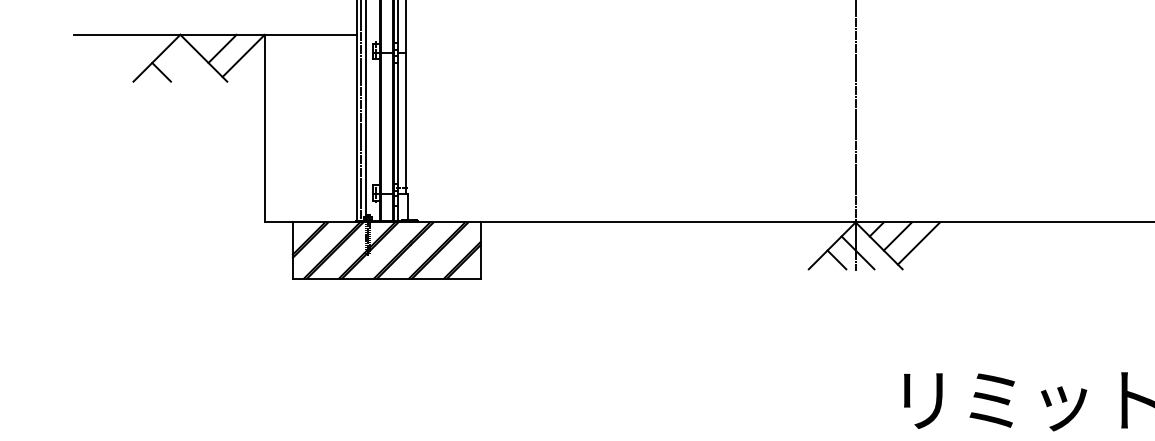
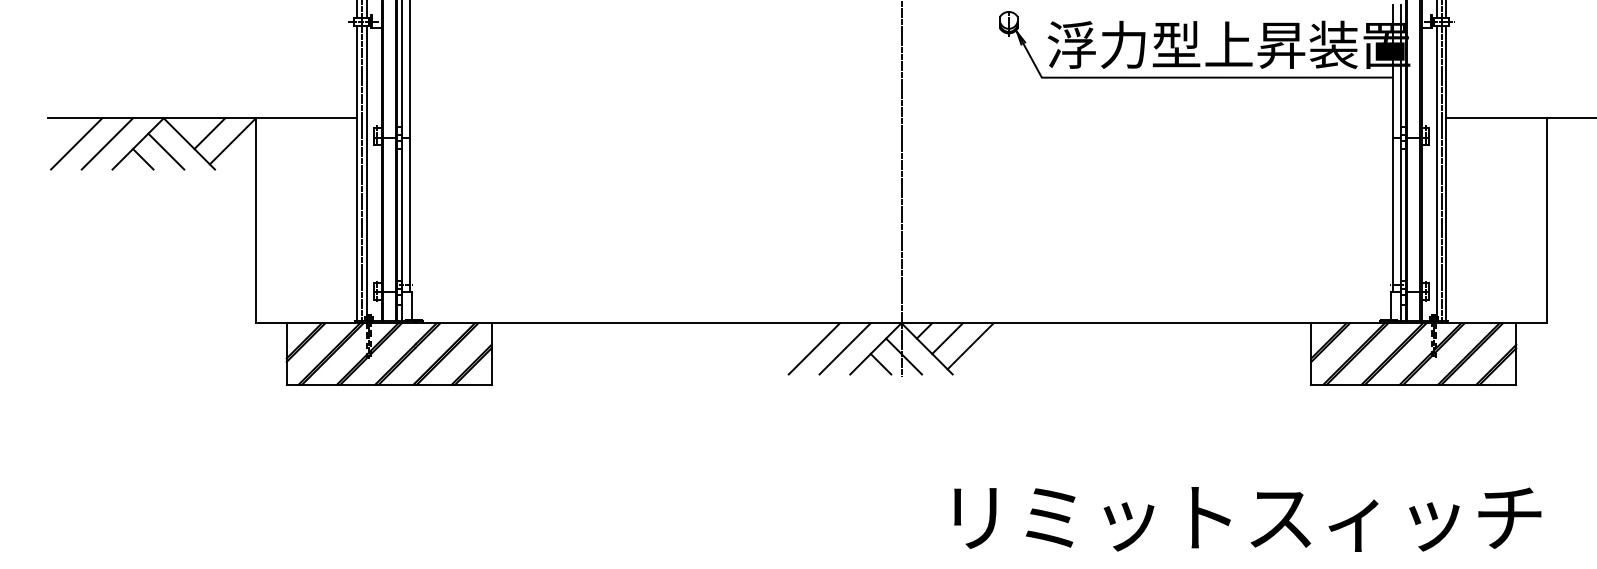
line: (100, 57) -> (76, 143), added
line: (128, 57) -> (107, 143), added
line: (182, 65) -> (166, 151), added
line: (776, 245) -> (814, 348), added
line: (803, 245) -> (844, 348), added

